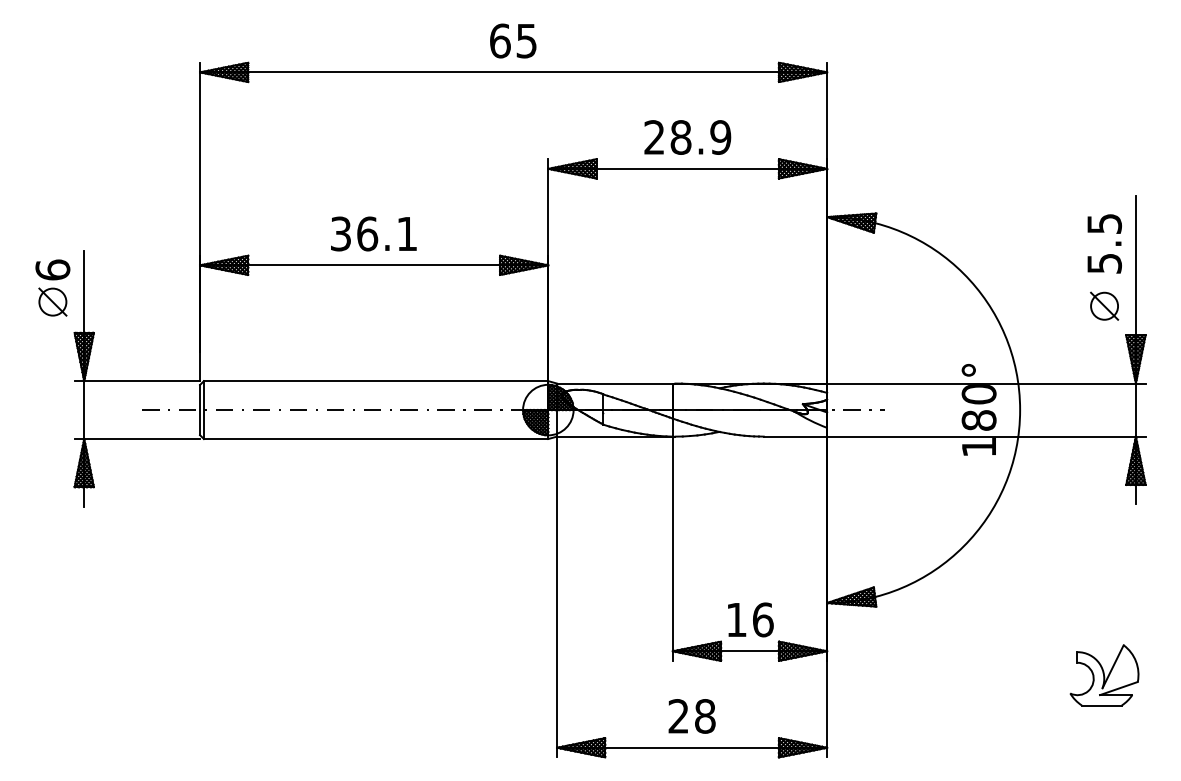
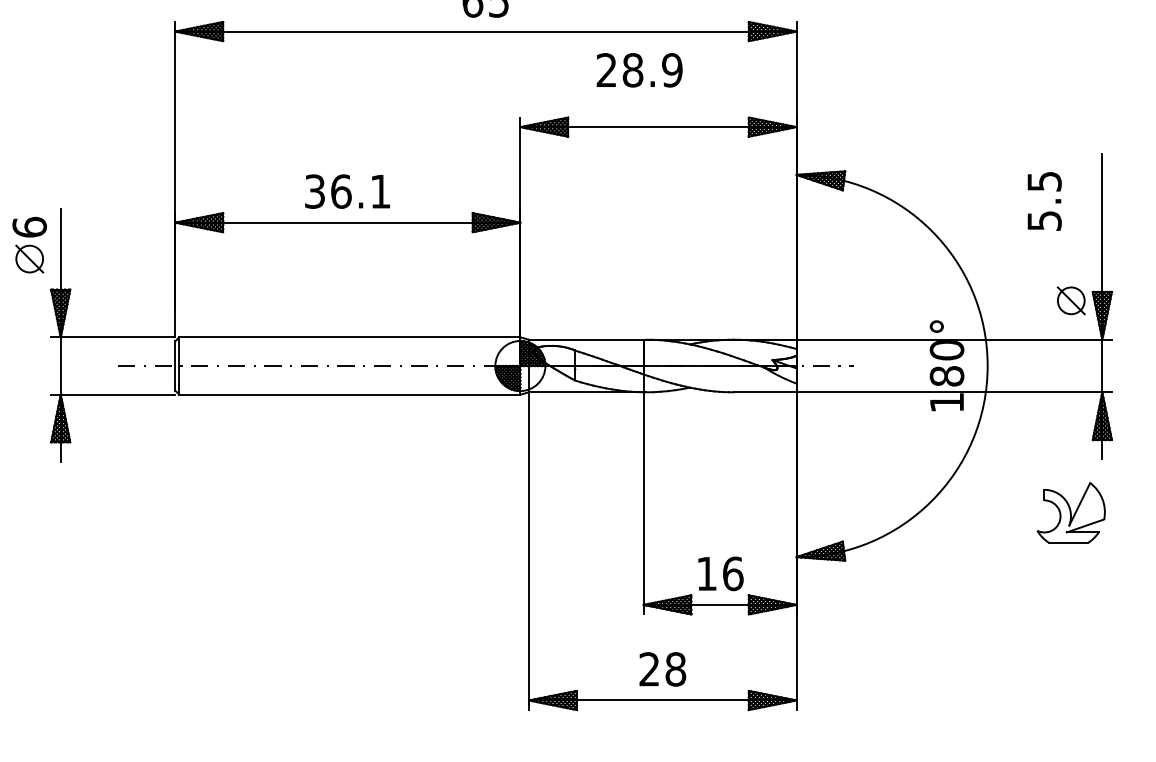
text: (687, 137) -> (639, 70), moved
text: (1104, 243) -> (1044, 201), moved
part: (1104, 305) -> (1071, 300), moved
part: (1104, 675) -> (1071, 513), moved

